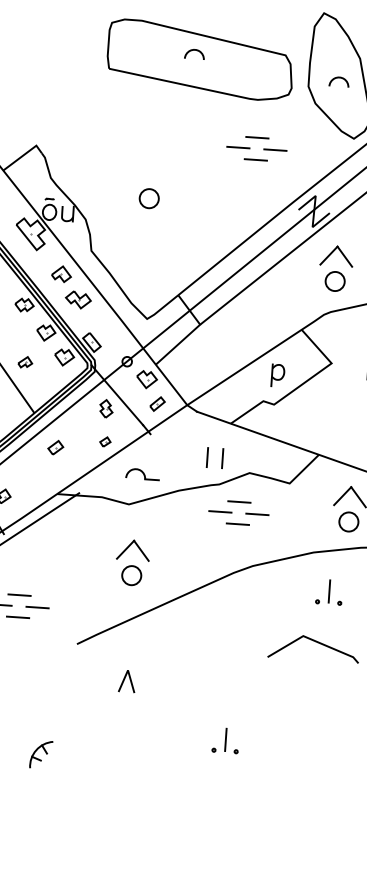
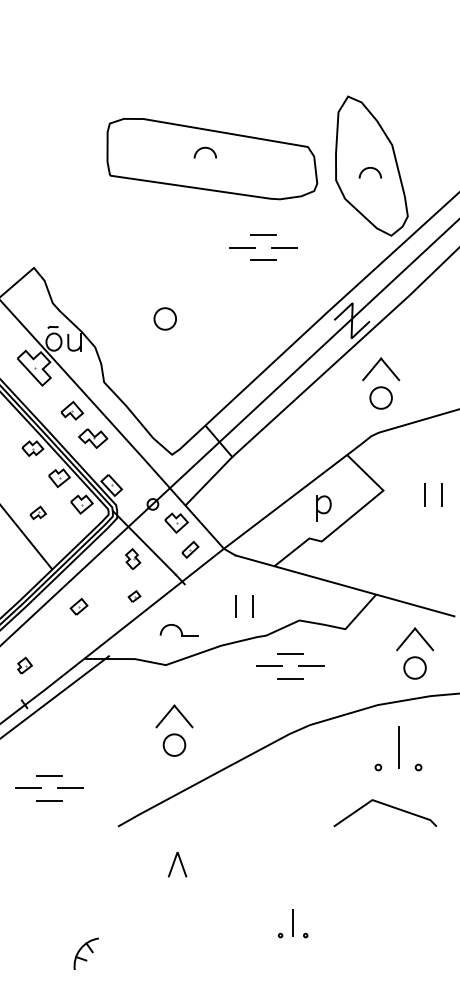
part: (249, 148) -> (255, 247), moved
part: (208, 457) -> (236, 606), moved
part: (329, 592) -> (398, 748), size x1.6

